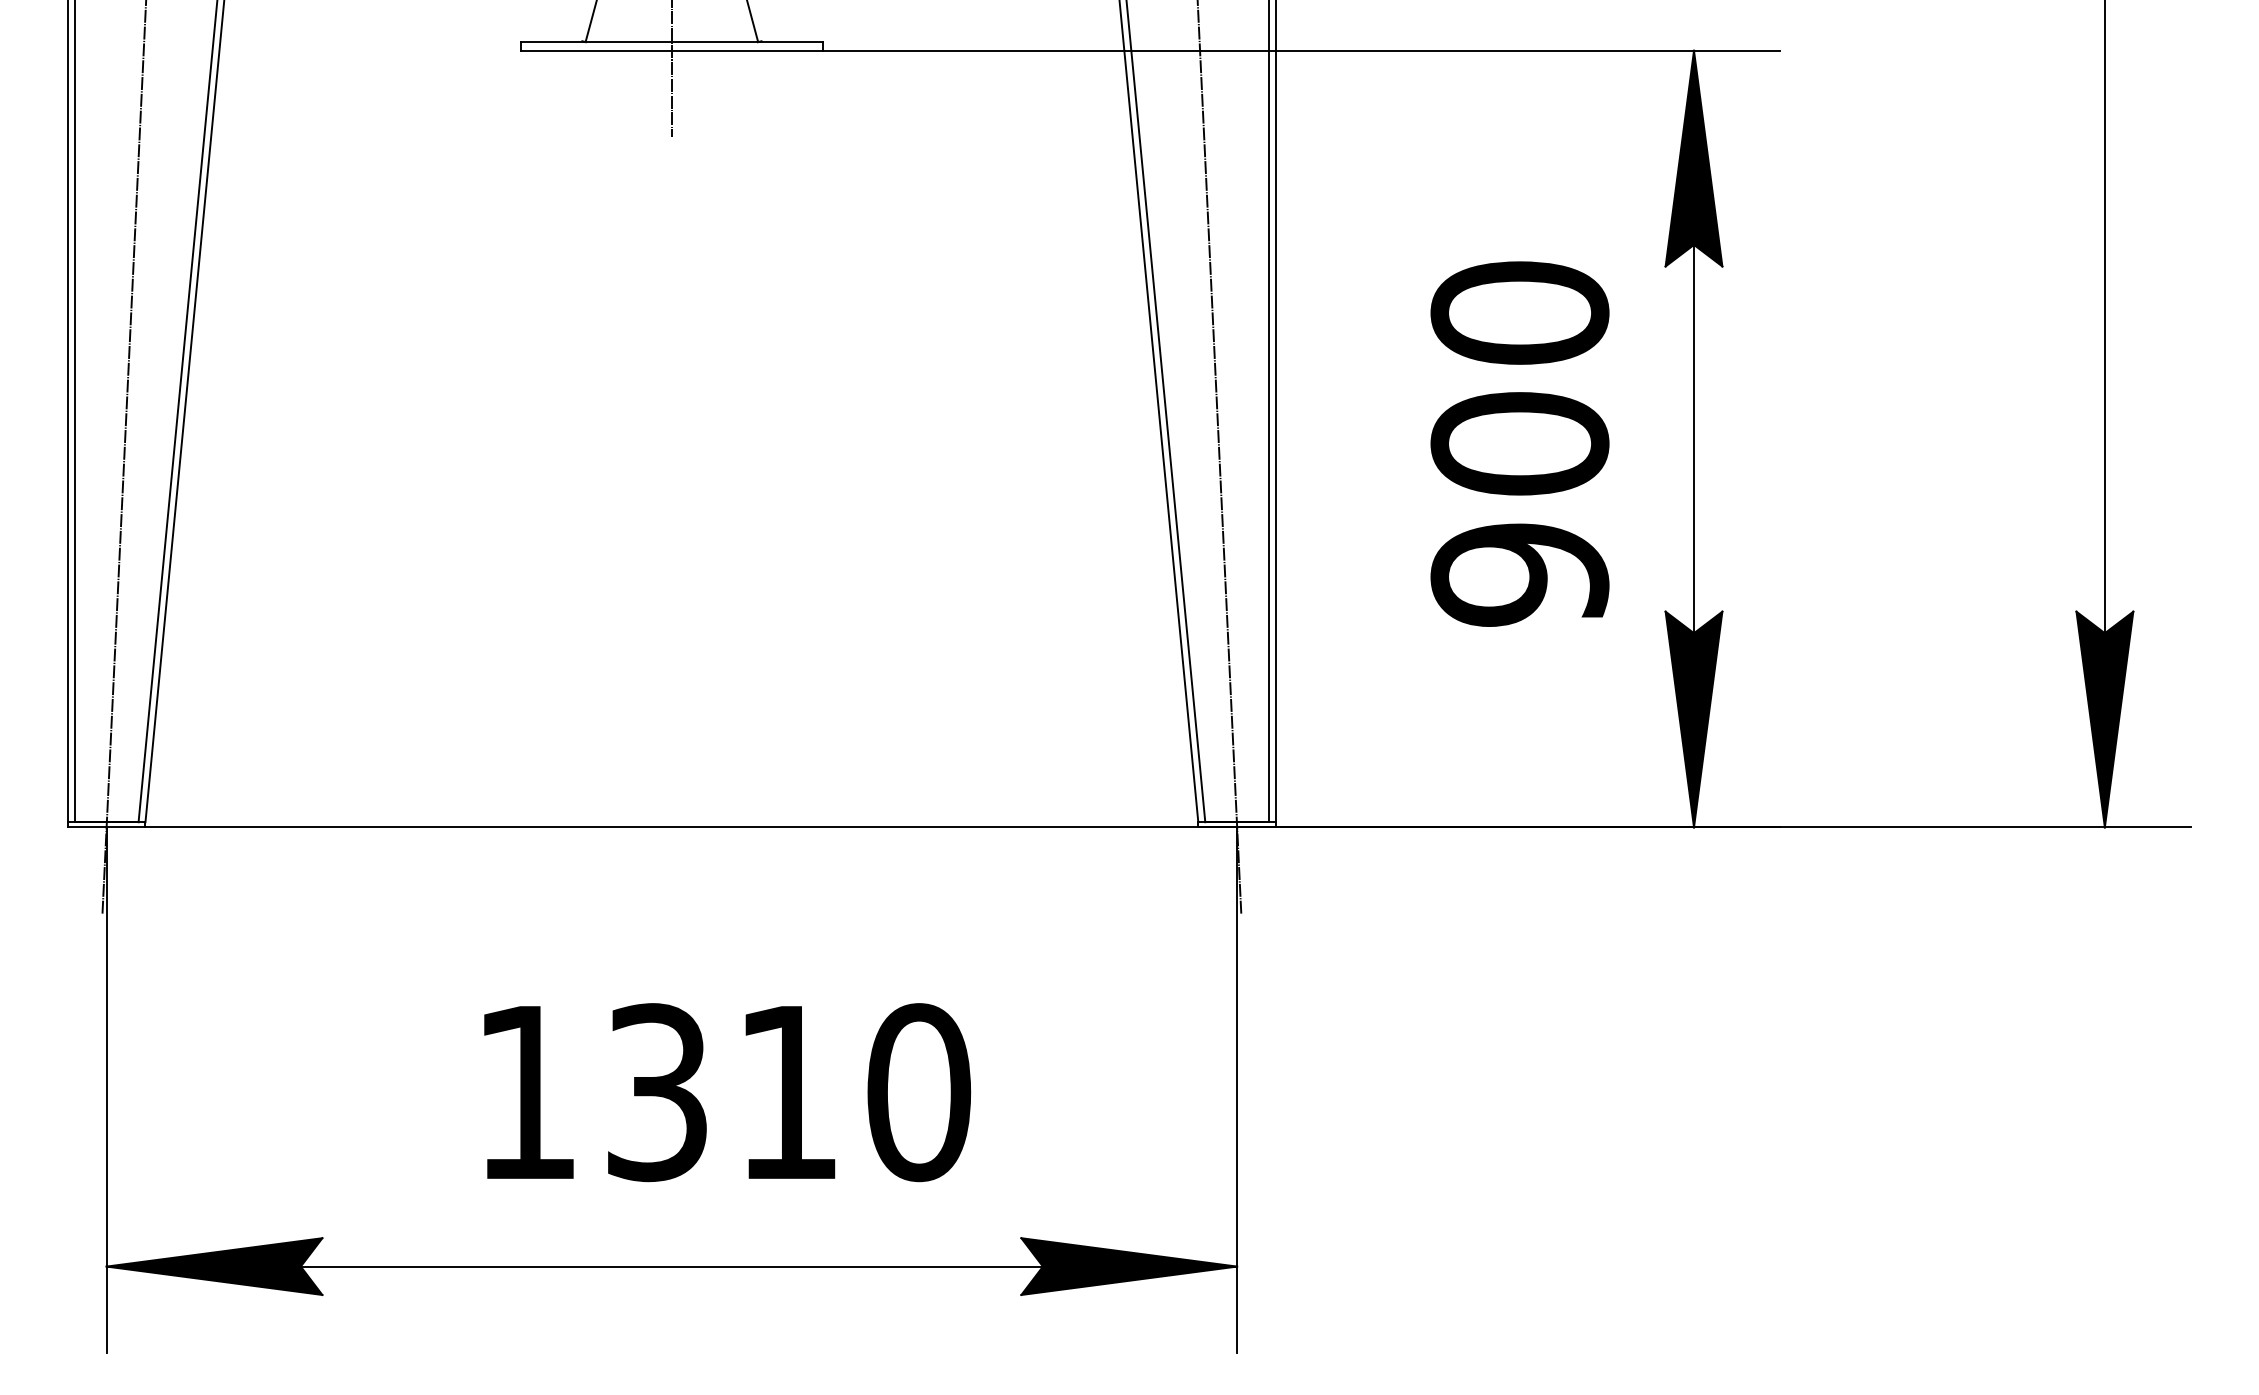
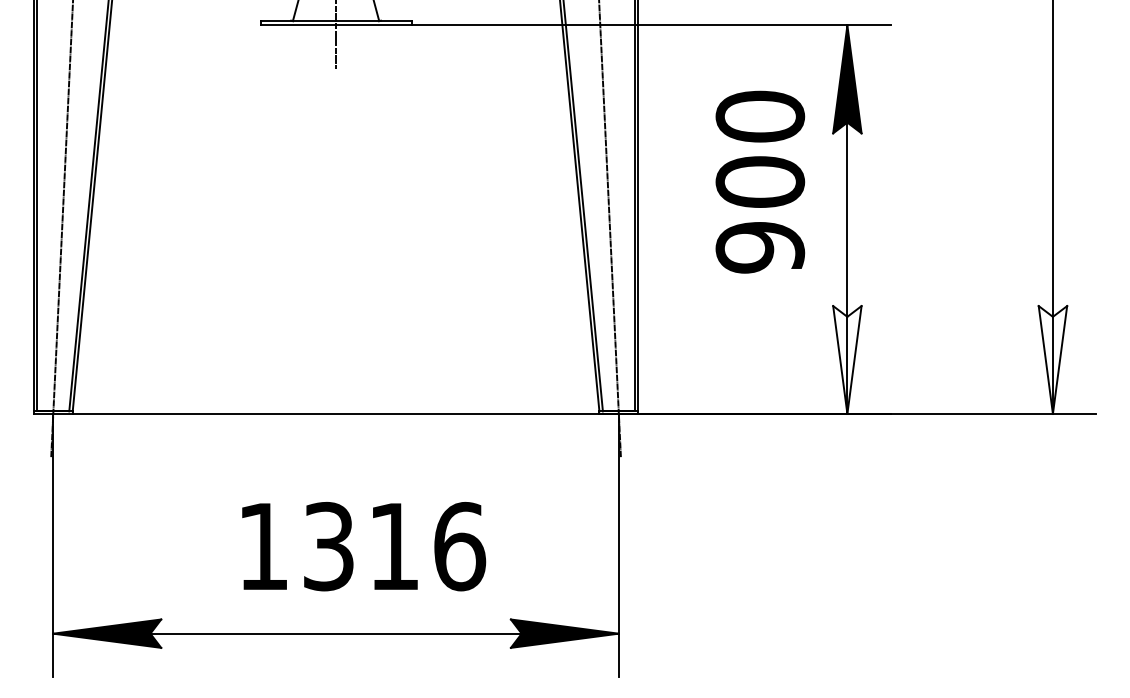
text: (1520, 442) -> (760, 181), moved
fill: (1694, 718) -> (847, 359), removed
fill: (2104, 718) -> (1052, 359), removed
text: (920, 1092) -> (460, 546), 1310 -> 1316

